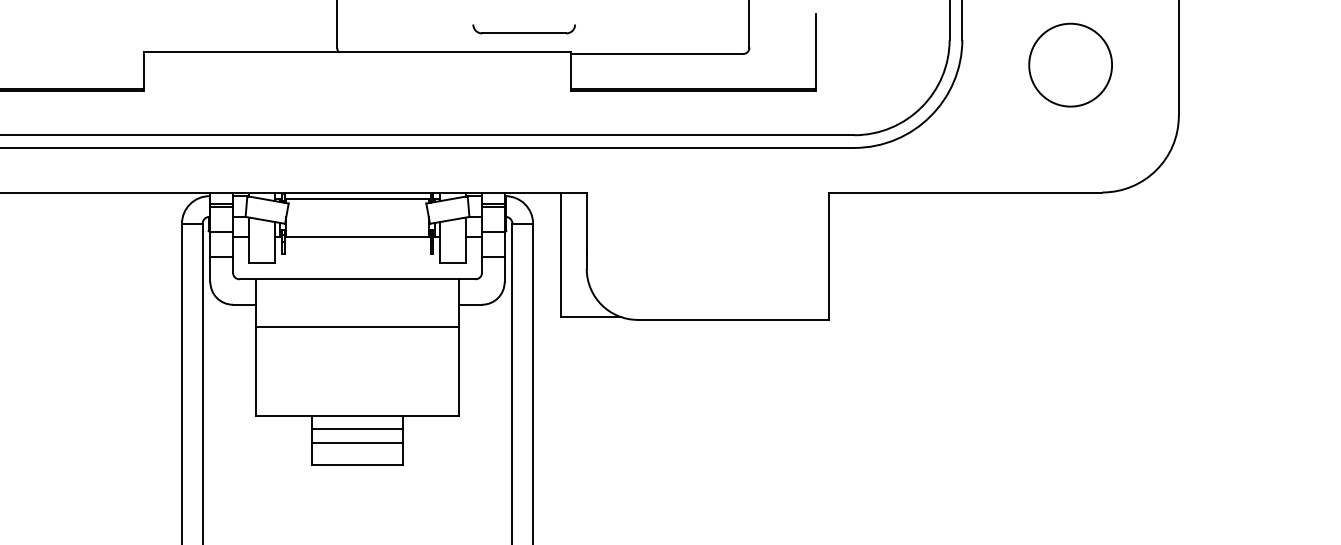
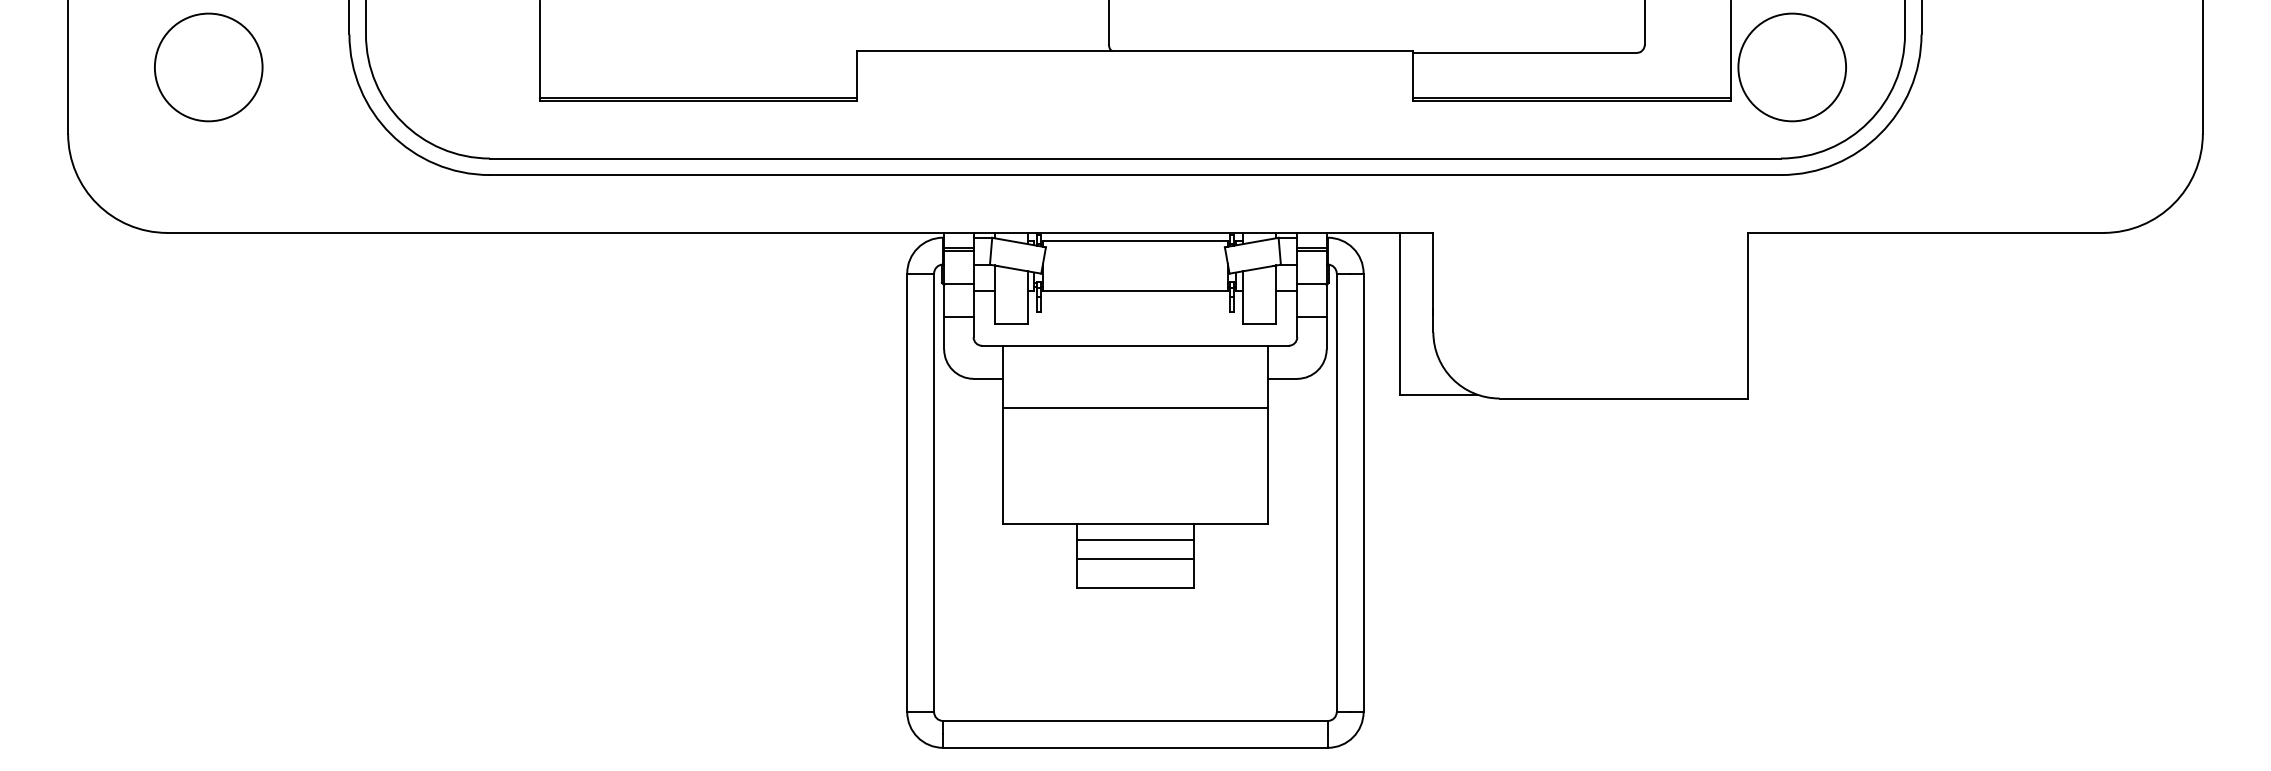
part: (524, 29) -> (1352, 20), removed
circle: (1070, 65) -> (1791, 67), moved

